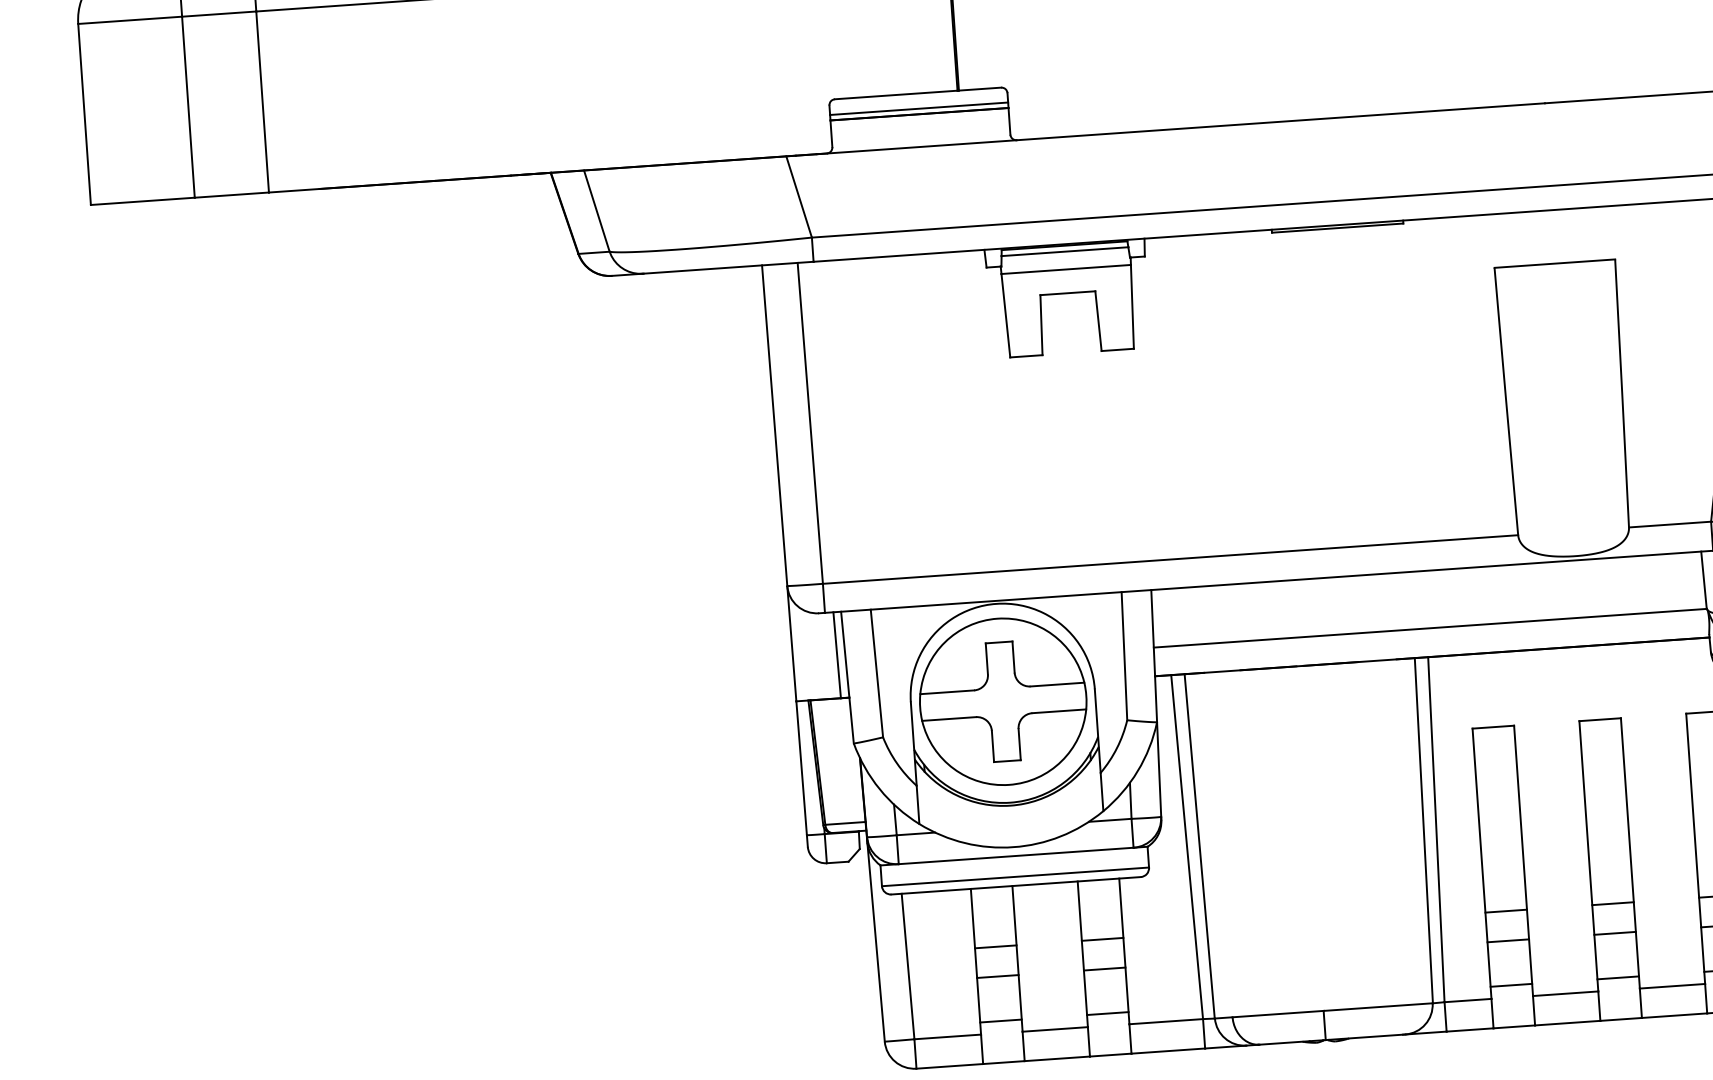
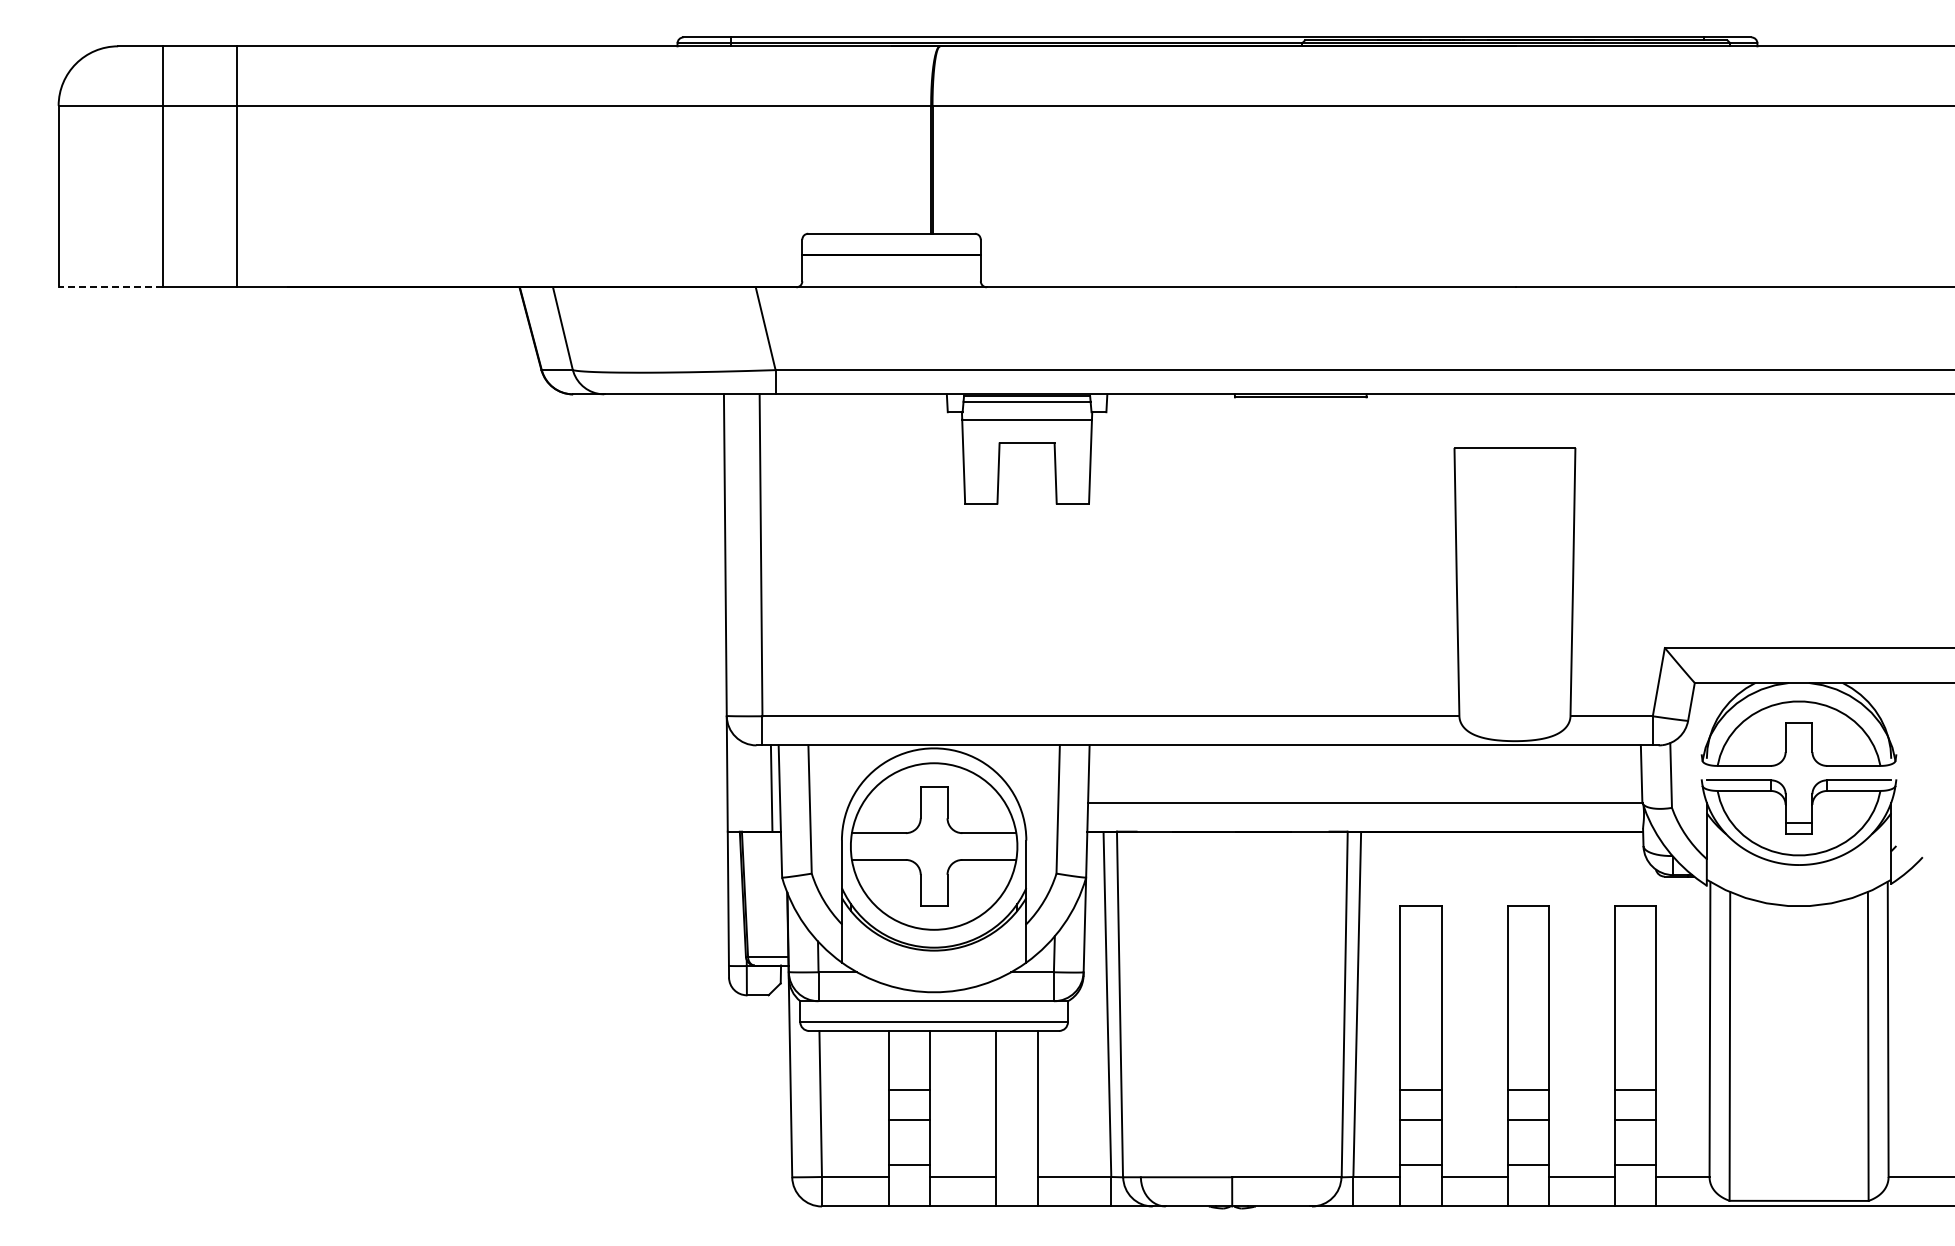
line: (919, 109) -> (891, 249), removed
line: (142, 201) -> (110, 287), solid -> dashed
line: (1102, 939) -> (1016, 1090), removed
line: (1104, 969) -> (1016, 1120), removed
line: (1107, 1013) -> (1016, 1164), removed

